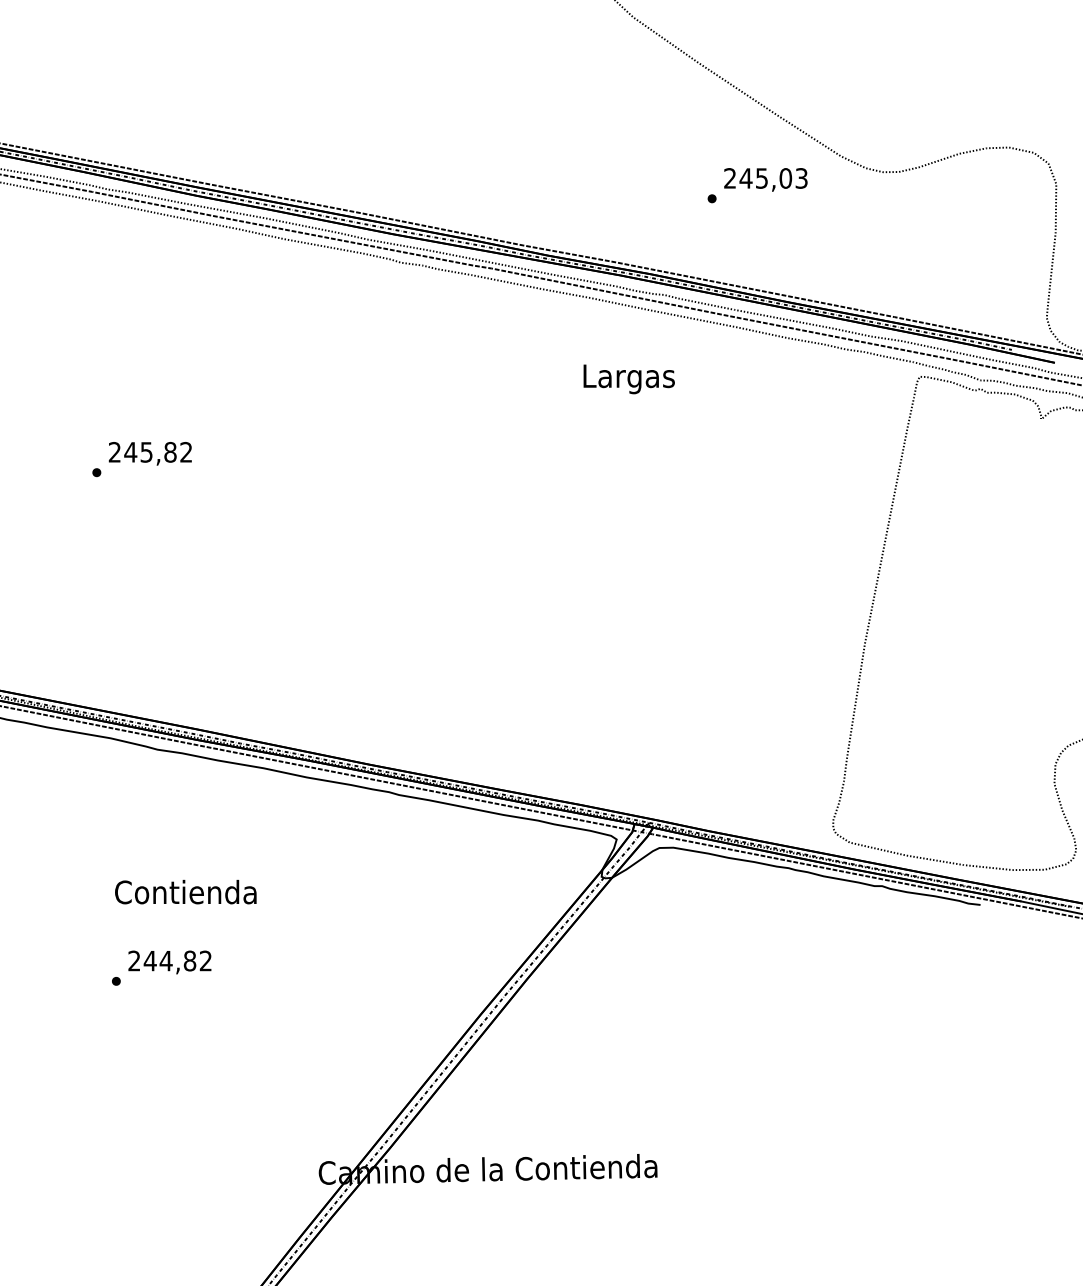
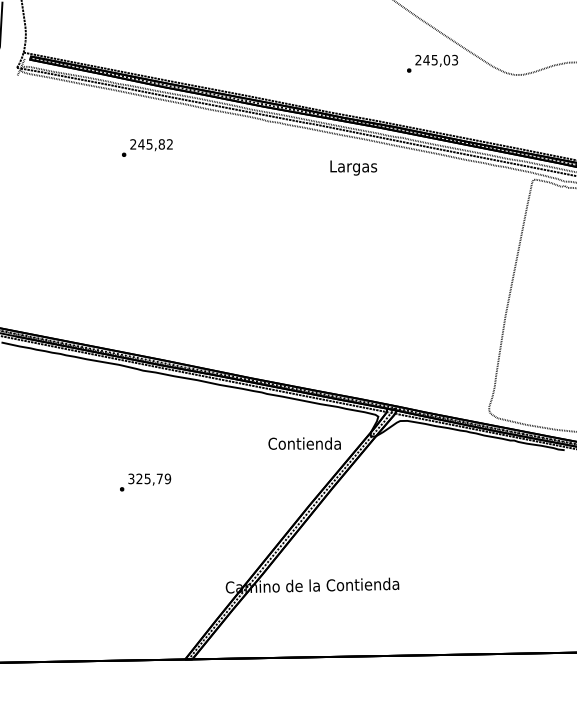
text: (757, 184) -> (432, 63), moved
text: (628, 378) -> (353, 167), moved
text: (142, 458) -> (147, 147), moved
text: (185, 891) -> (304, 443), moved
text: (169, 960) -> (149, 478), 244,82 -> 325,79

